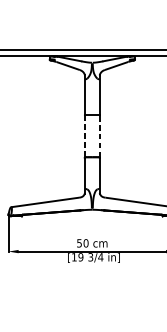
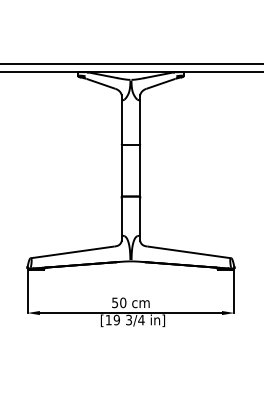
line: (84, 136) -> (121, 170), dashed -> solid
line: (100, 136) -> (140, 170), dashed -> solid

